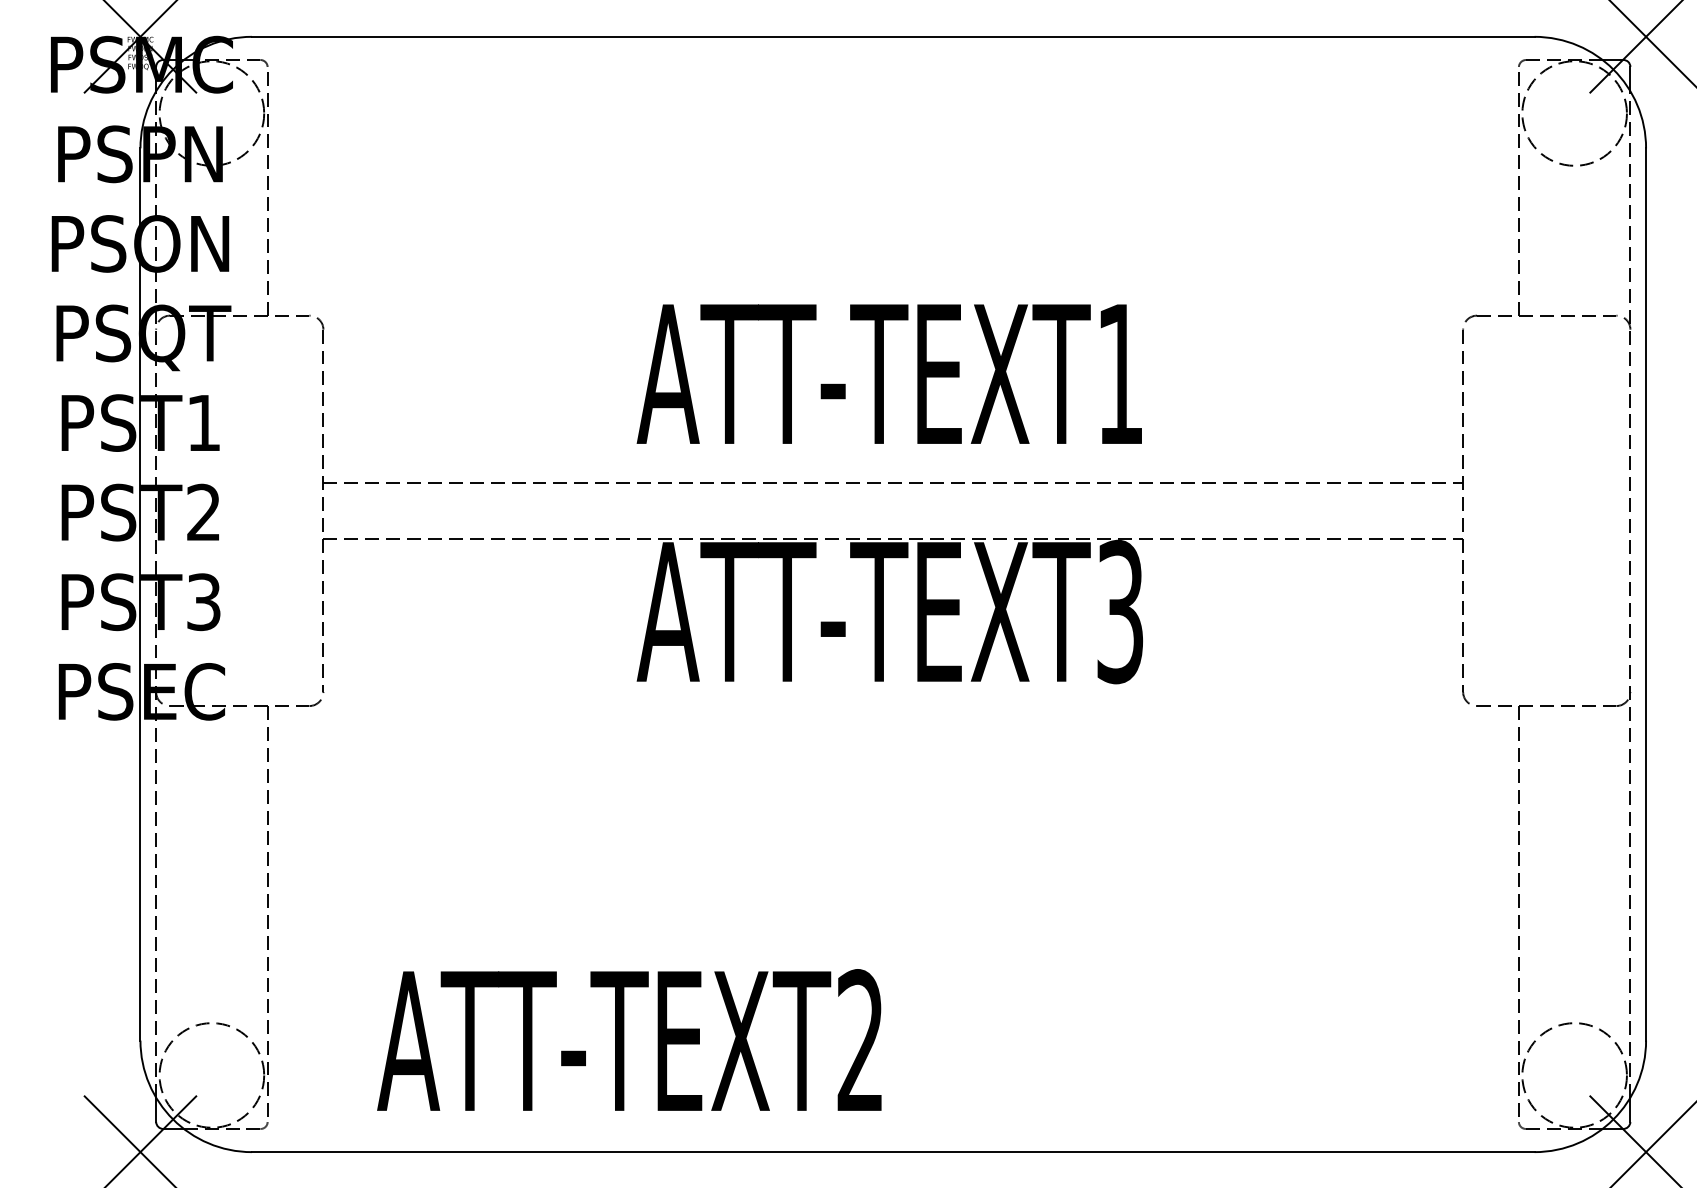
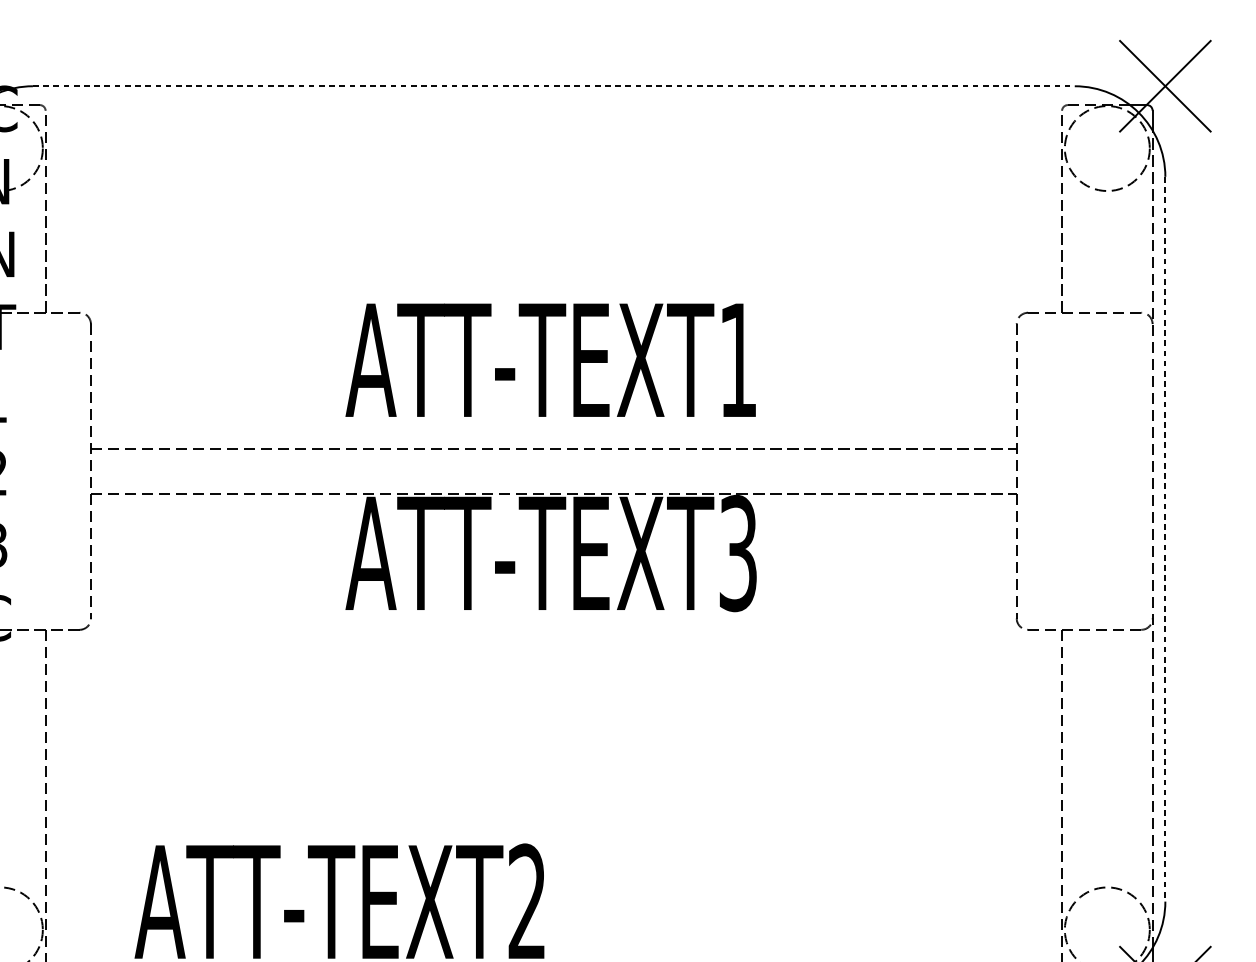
line: (893, 36) -> (554, 85), solid -> dashed
line: (1646, 594) -> (1165, 539), solid -> dashed

